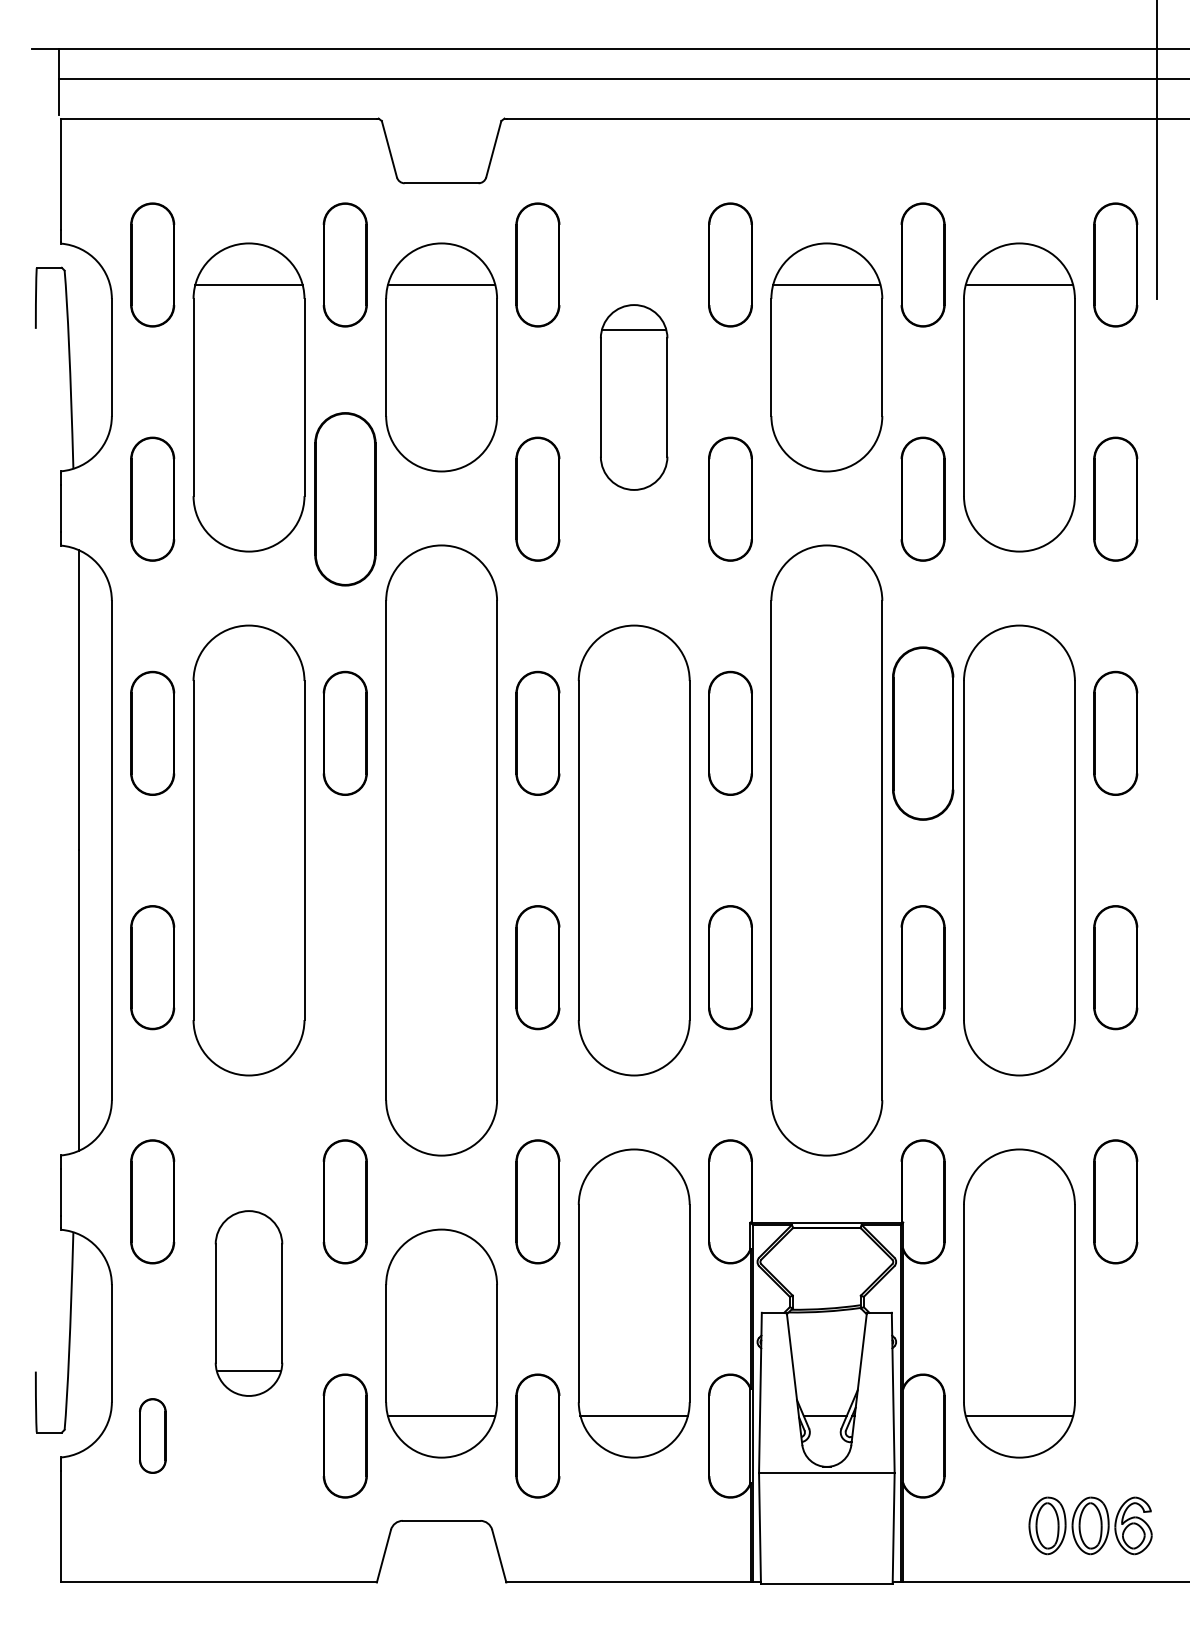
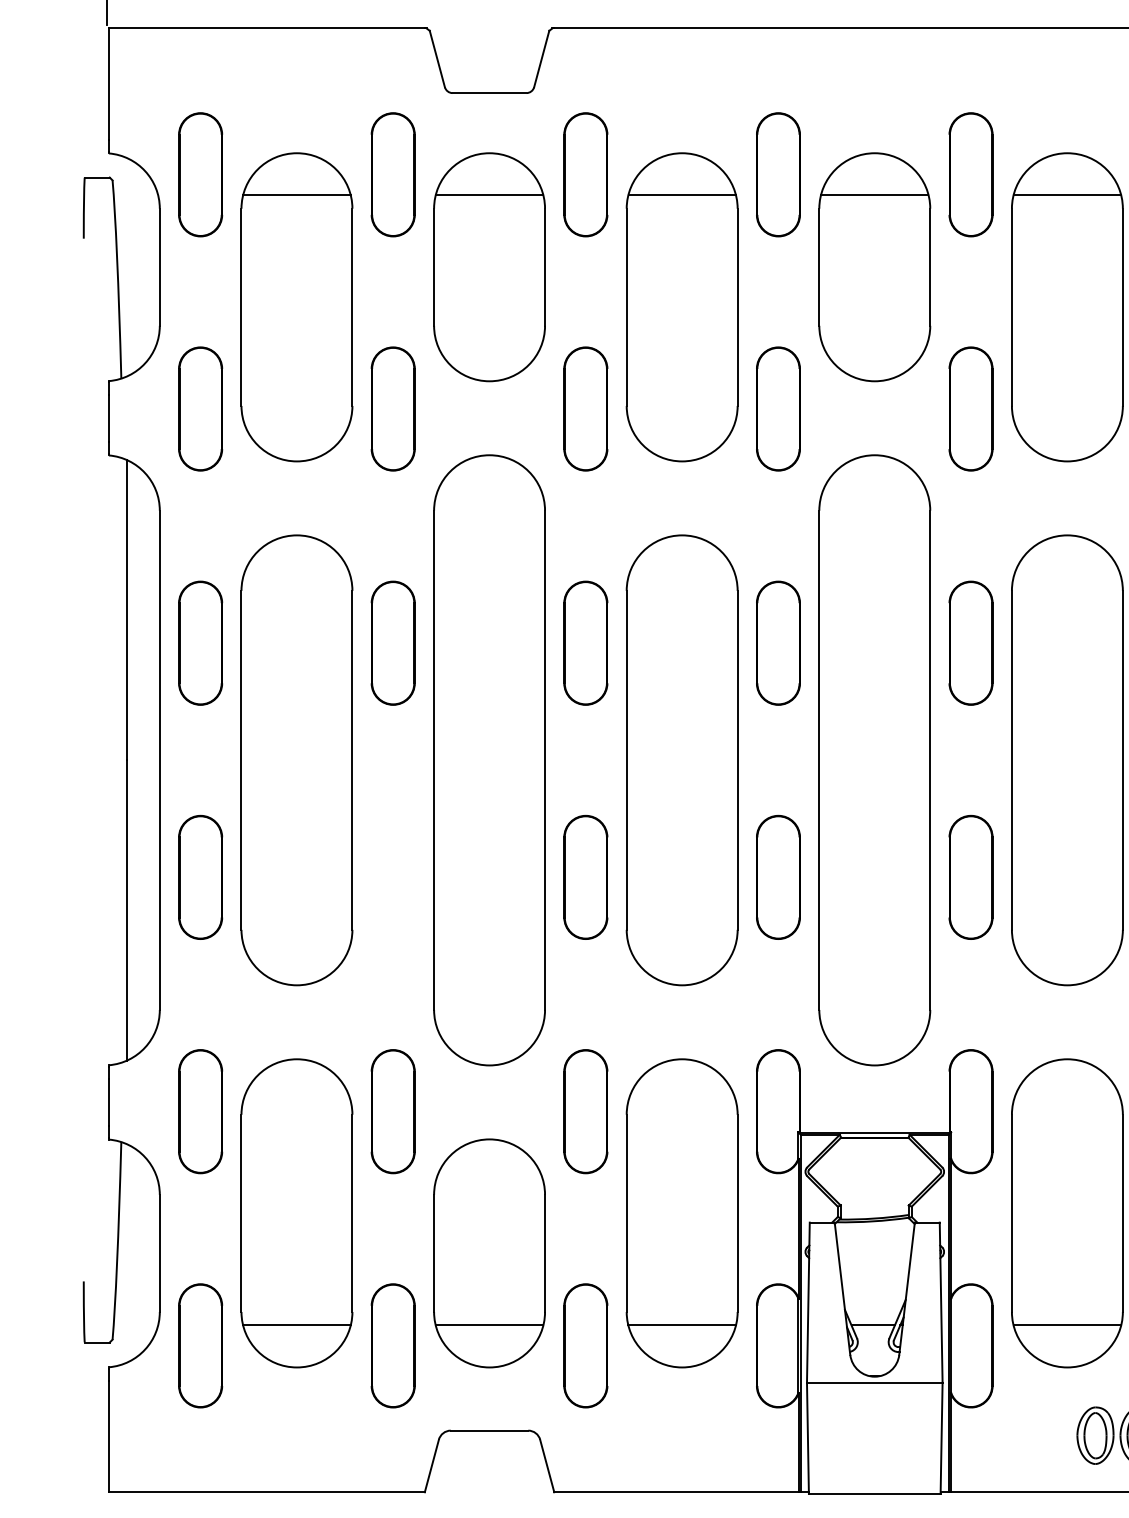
part: (633, 397) -> (681, 307), size x1.67
part: (344, 498) -> (392, 408), size x0.71
part: (922, 732) -> (970, 642), size x0.71
part: (248, 1303) -> (296, 1213), size x1.67
part: (152, 1435) -> (200, 1345), size x1.67

